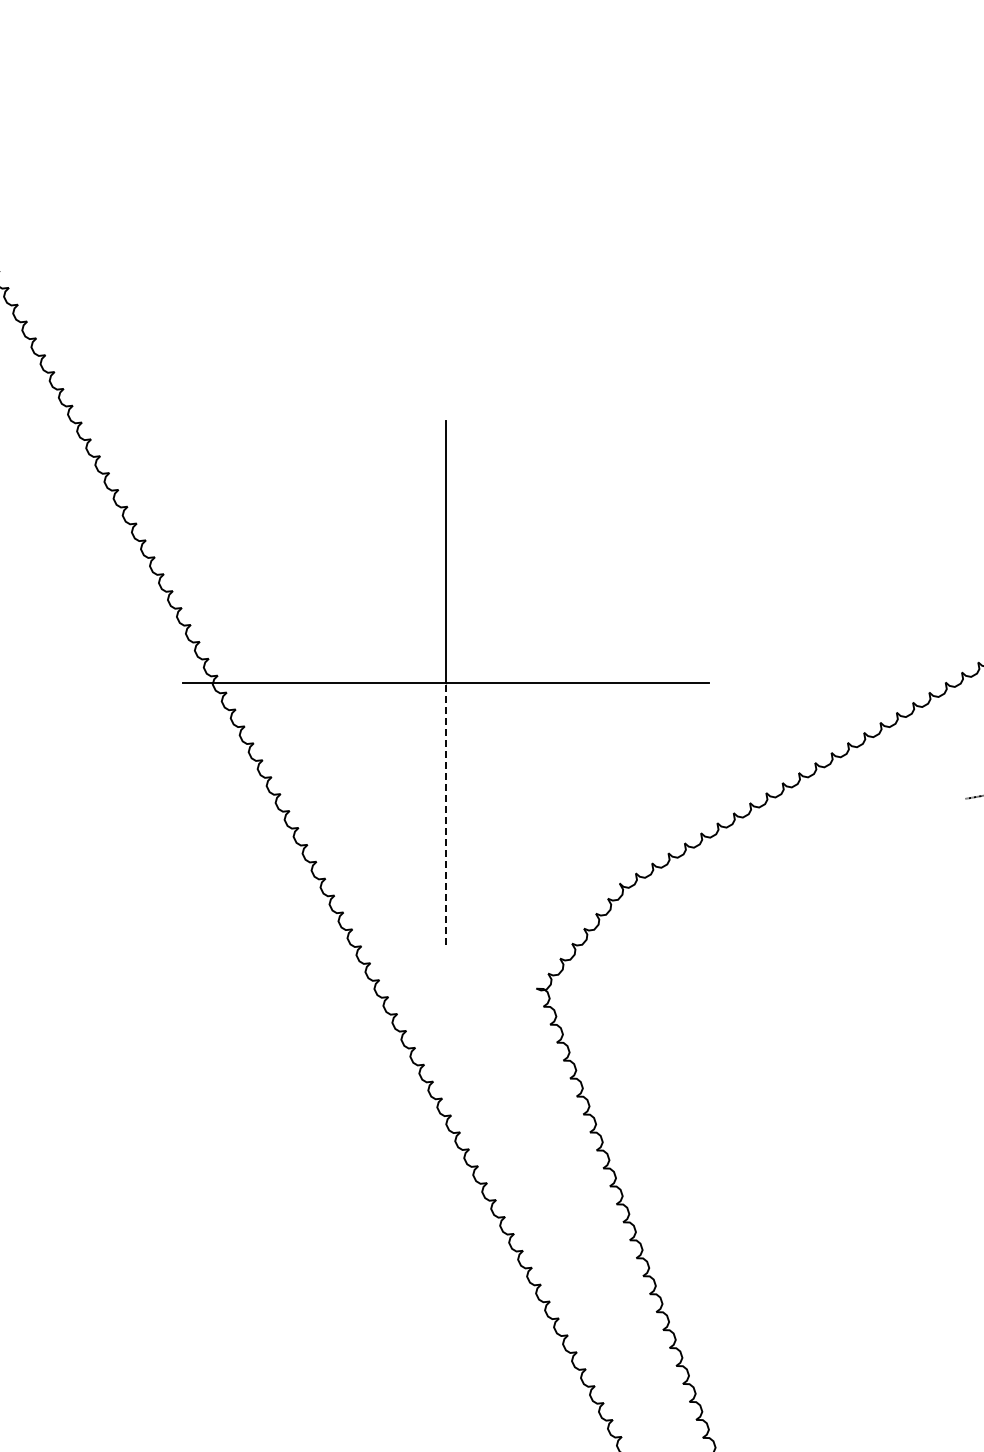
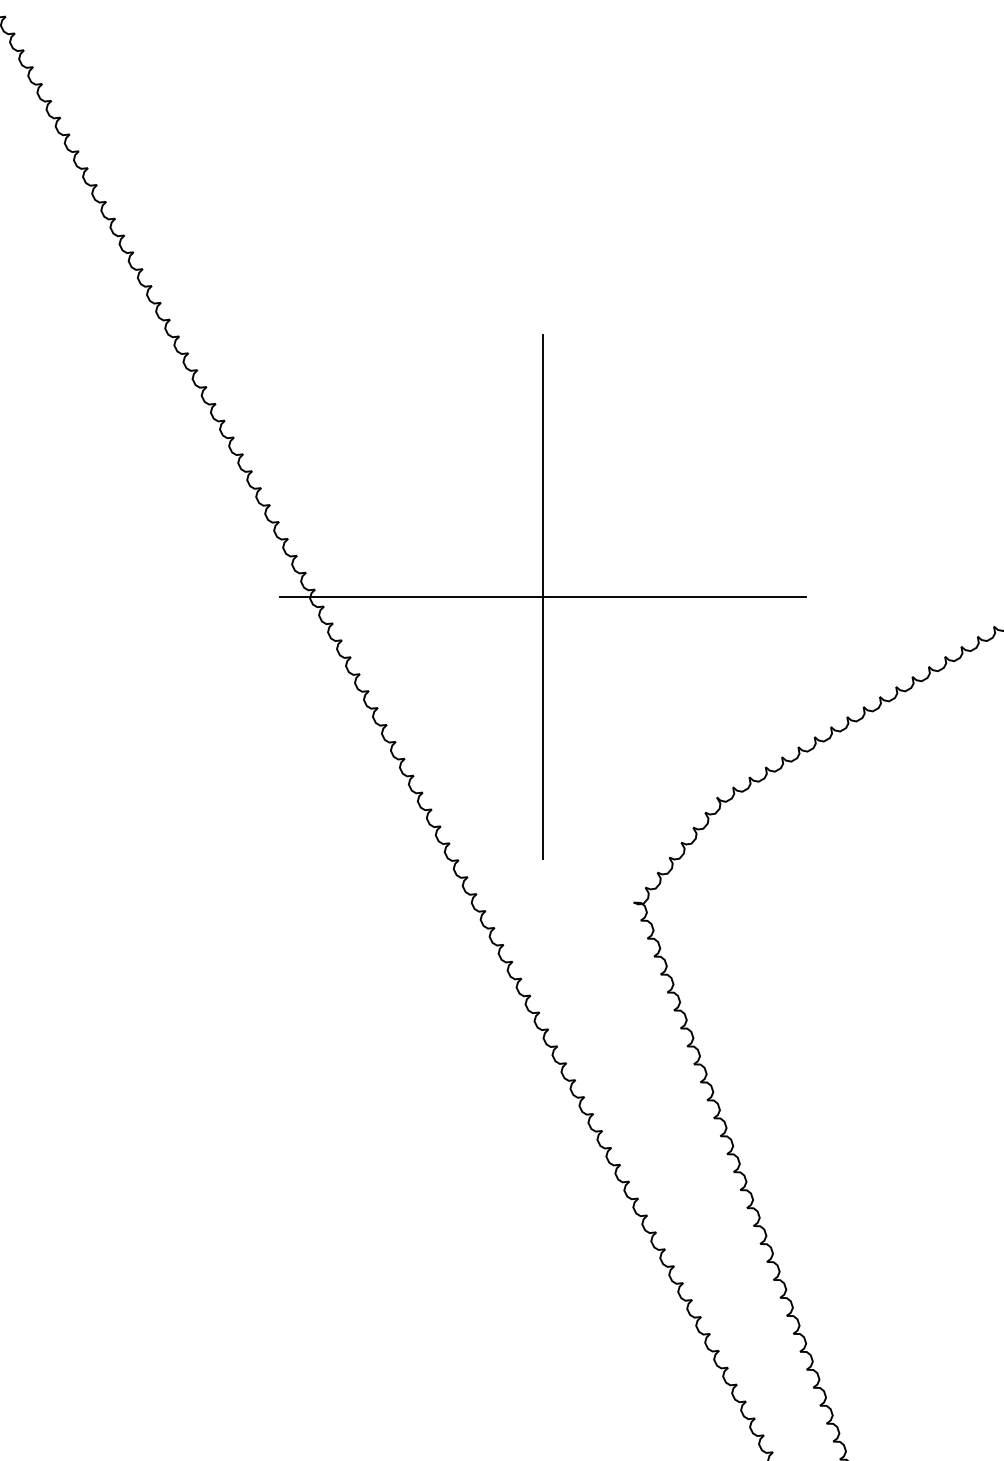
line: (446, 813) -> (543, 727), dashed -> solid

